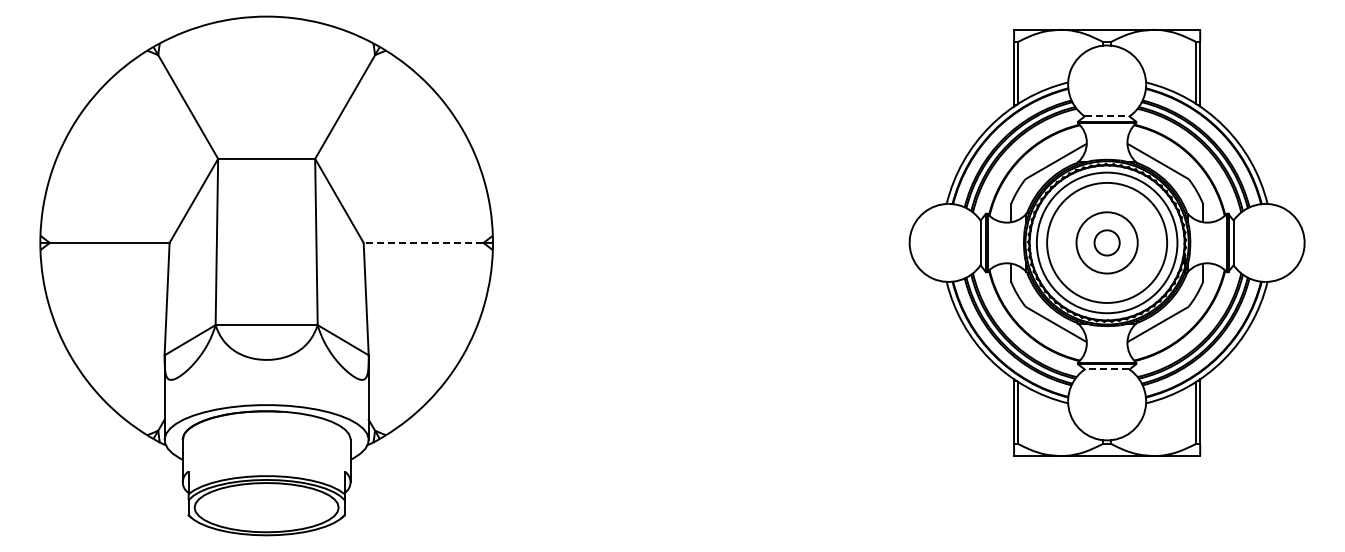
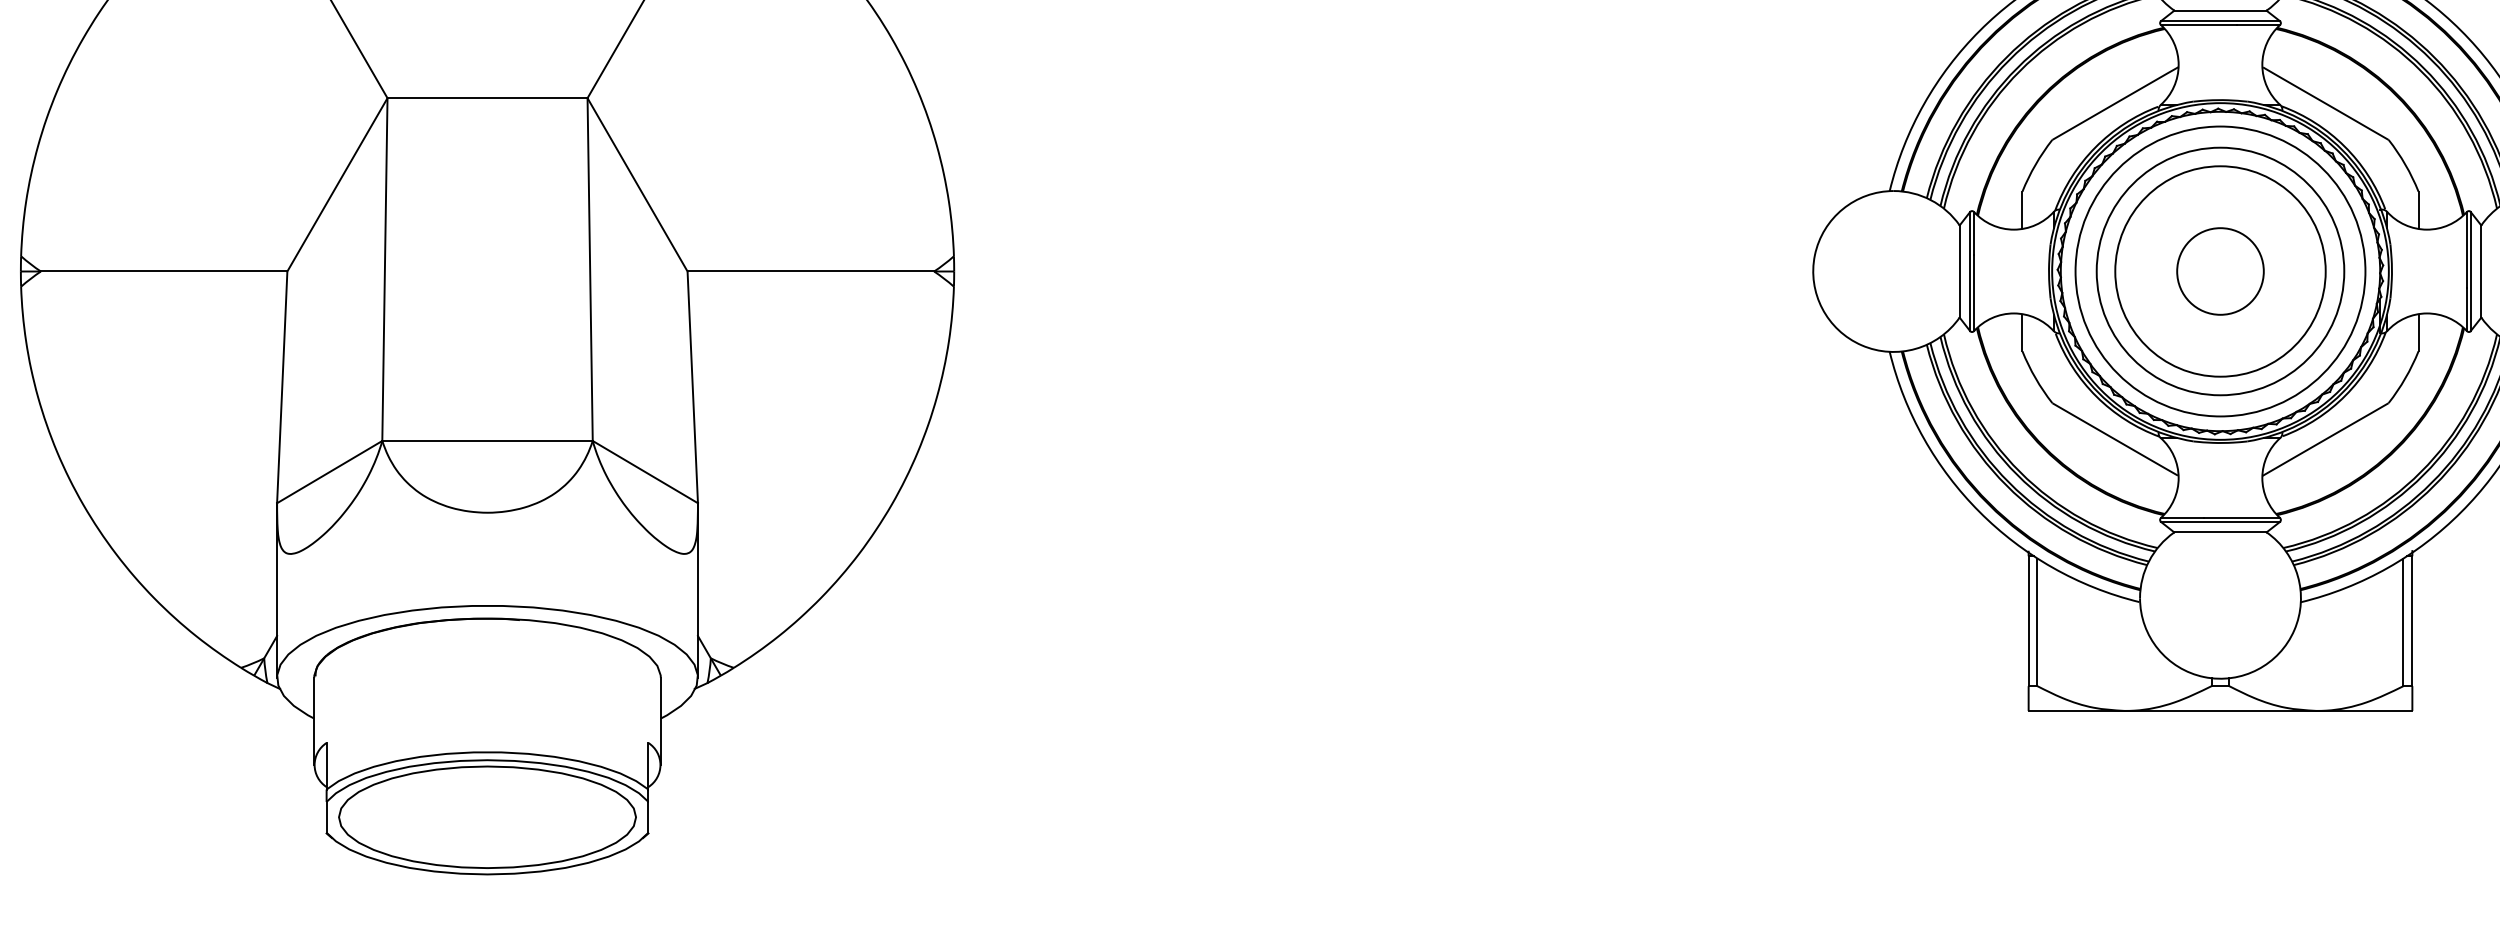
line: (1107, 116) -> (2221, 10), dashed -> solid
line: (423, 242) -> (810, 270), dashed -> solid
circle: (1107, 242) -> (2221, 270), size x1.67
circle: (1107, 242) -> (2221, 270), size x1.67
line: (1106, 369) -> (2219, 532), dashed -> solid

